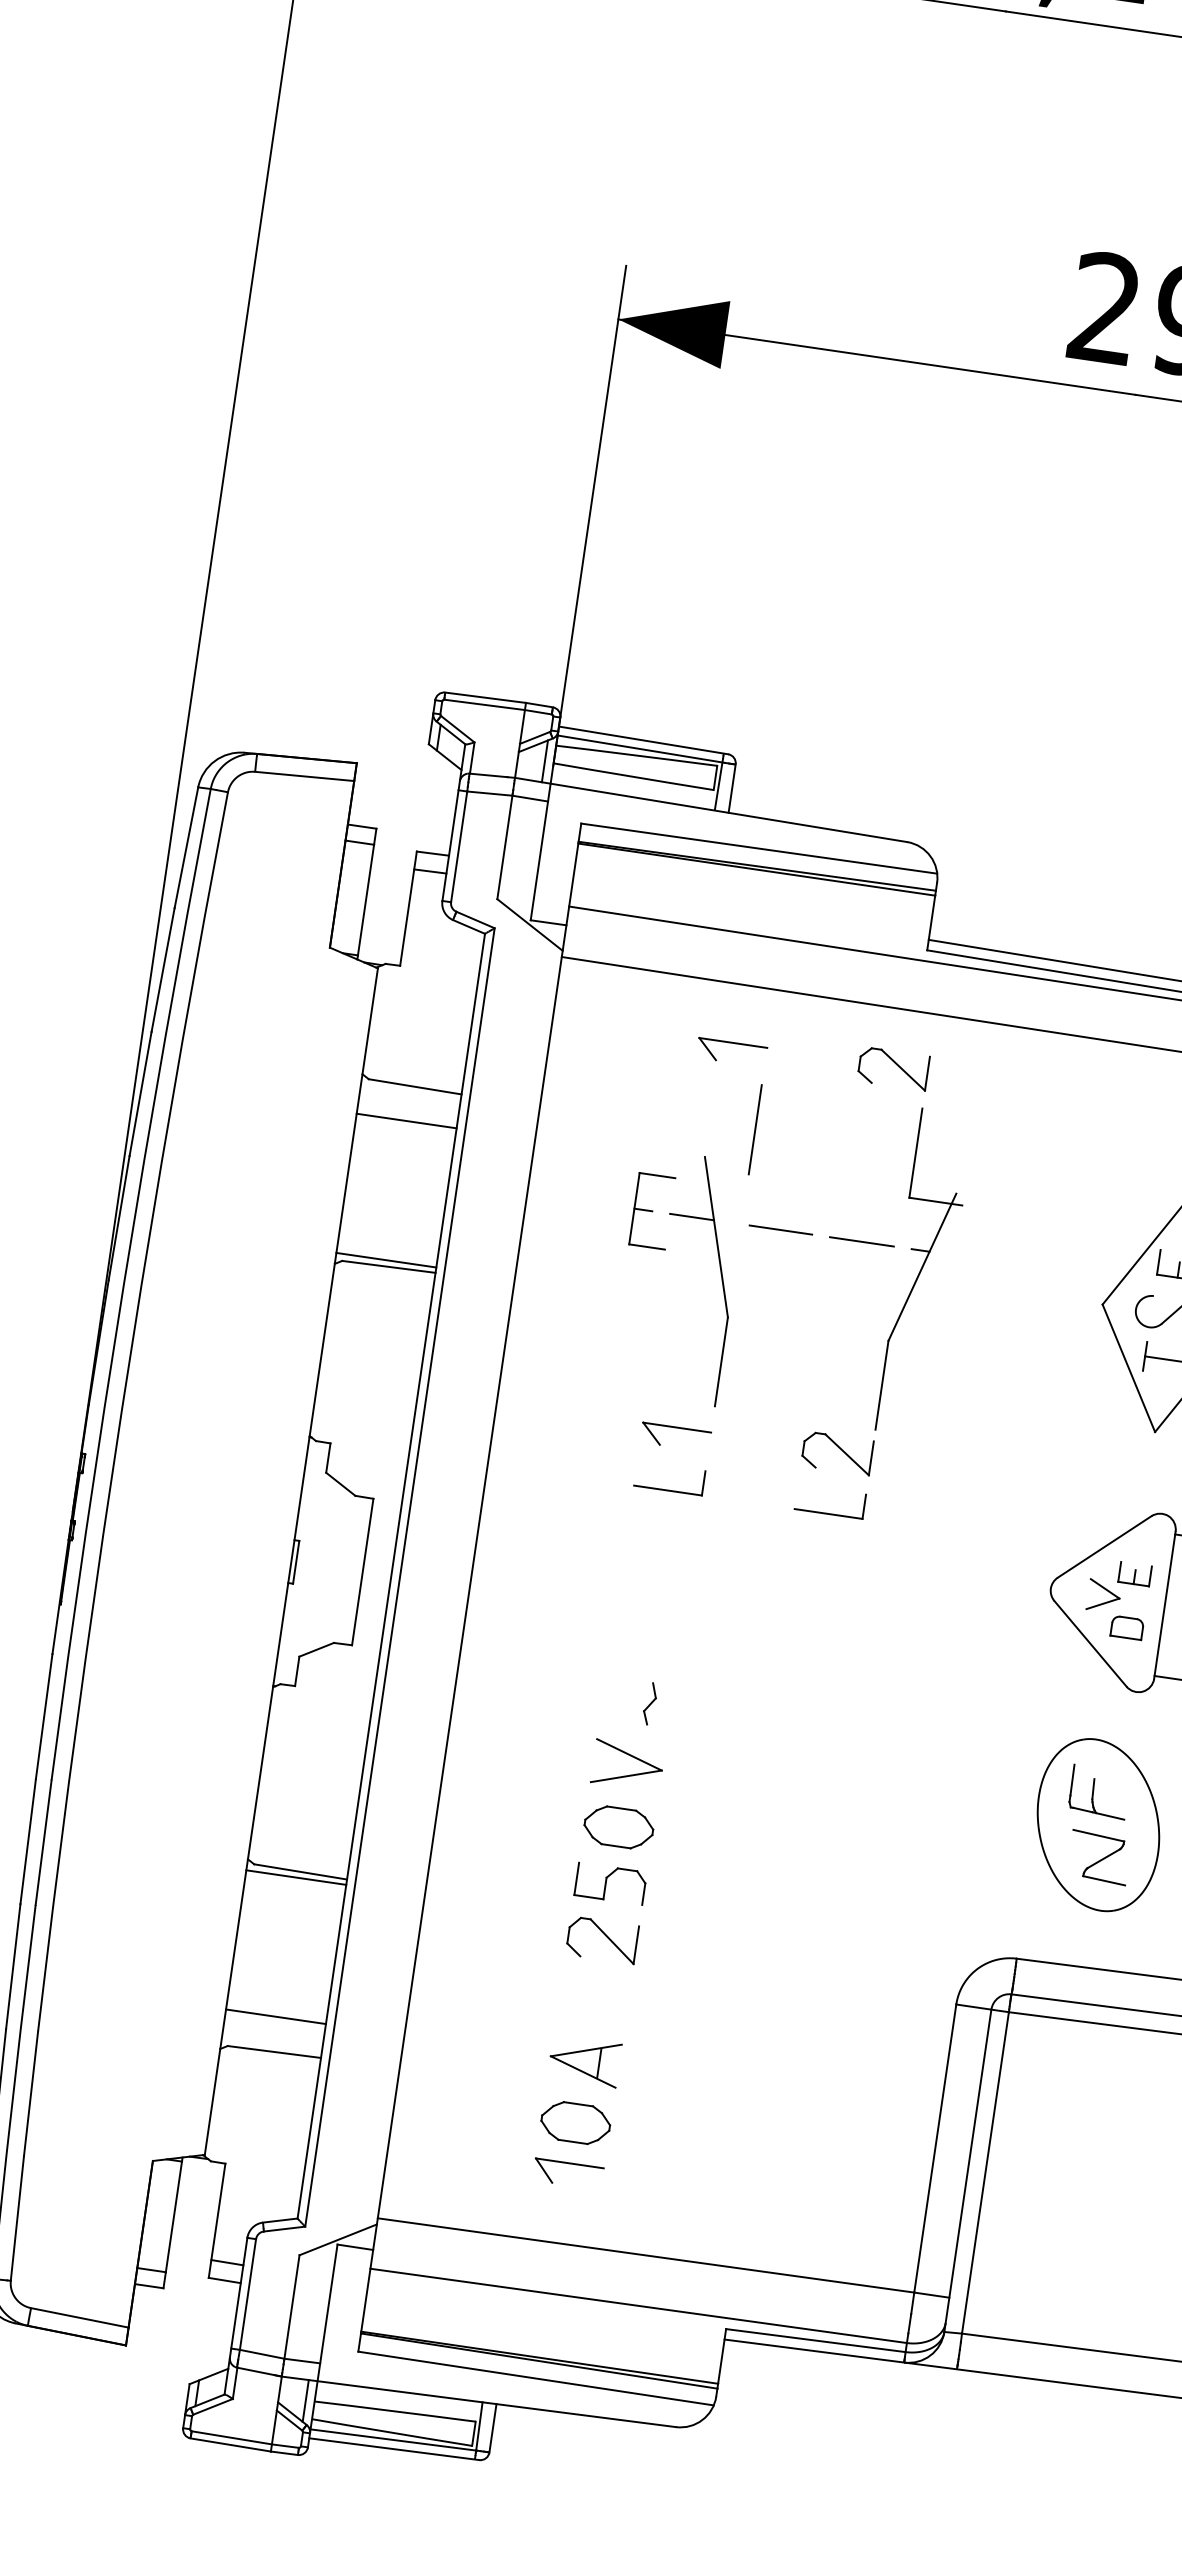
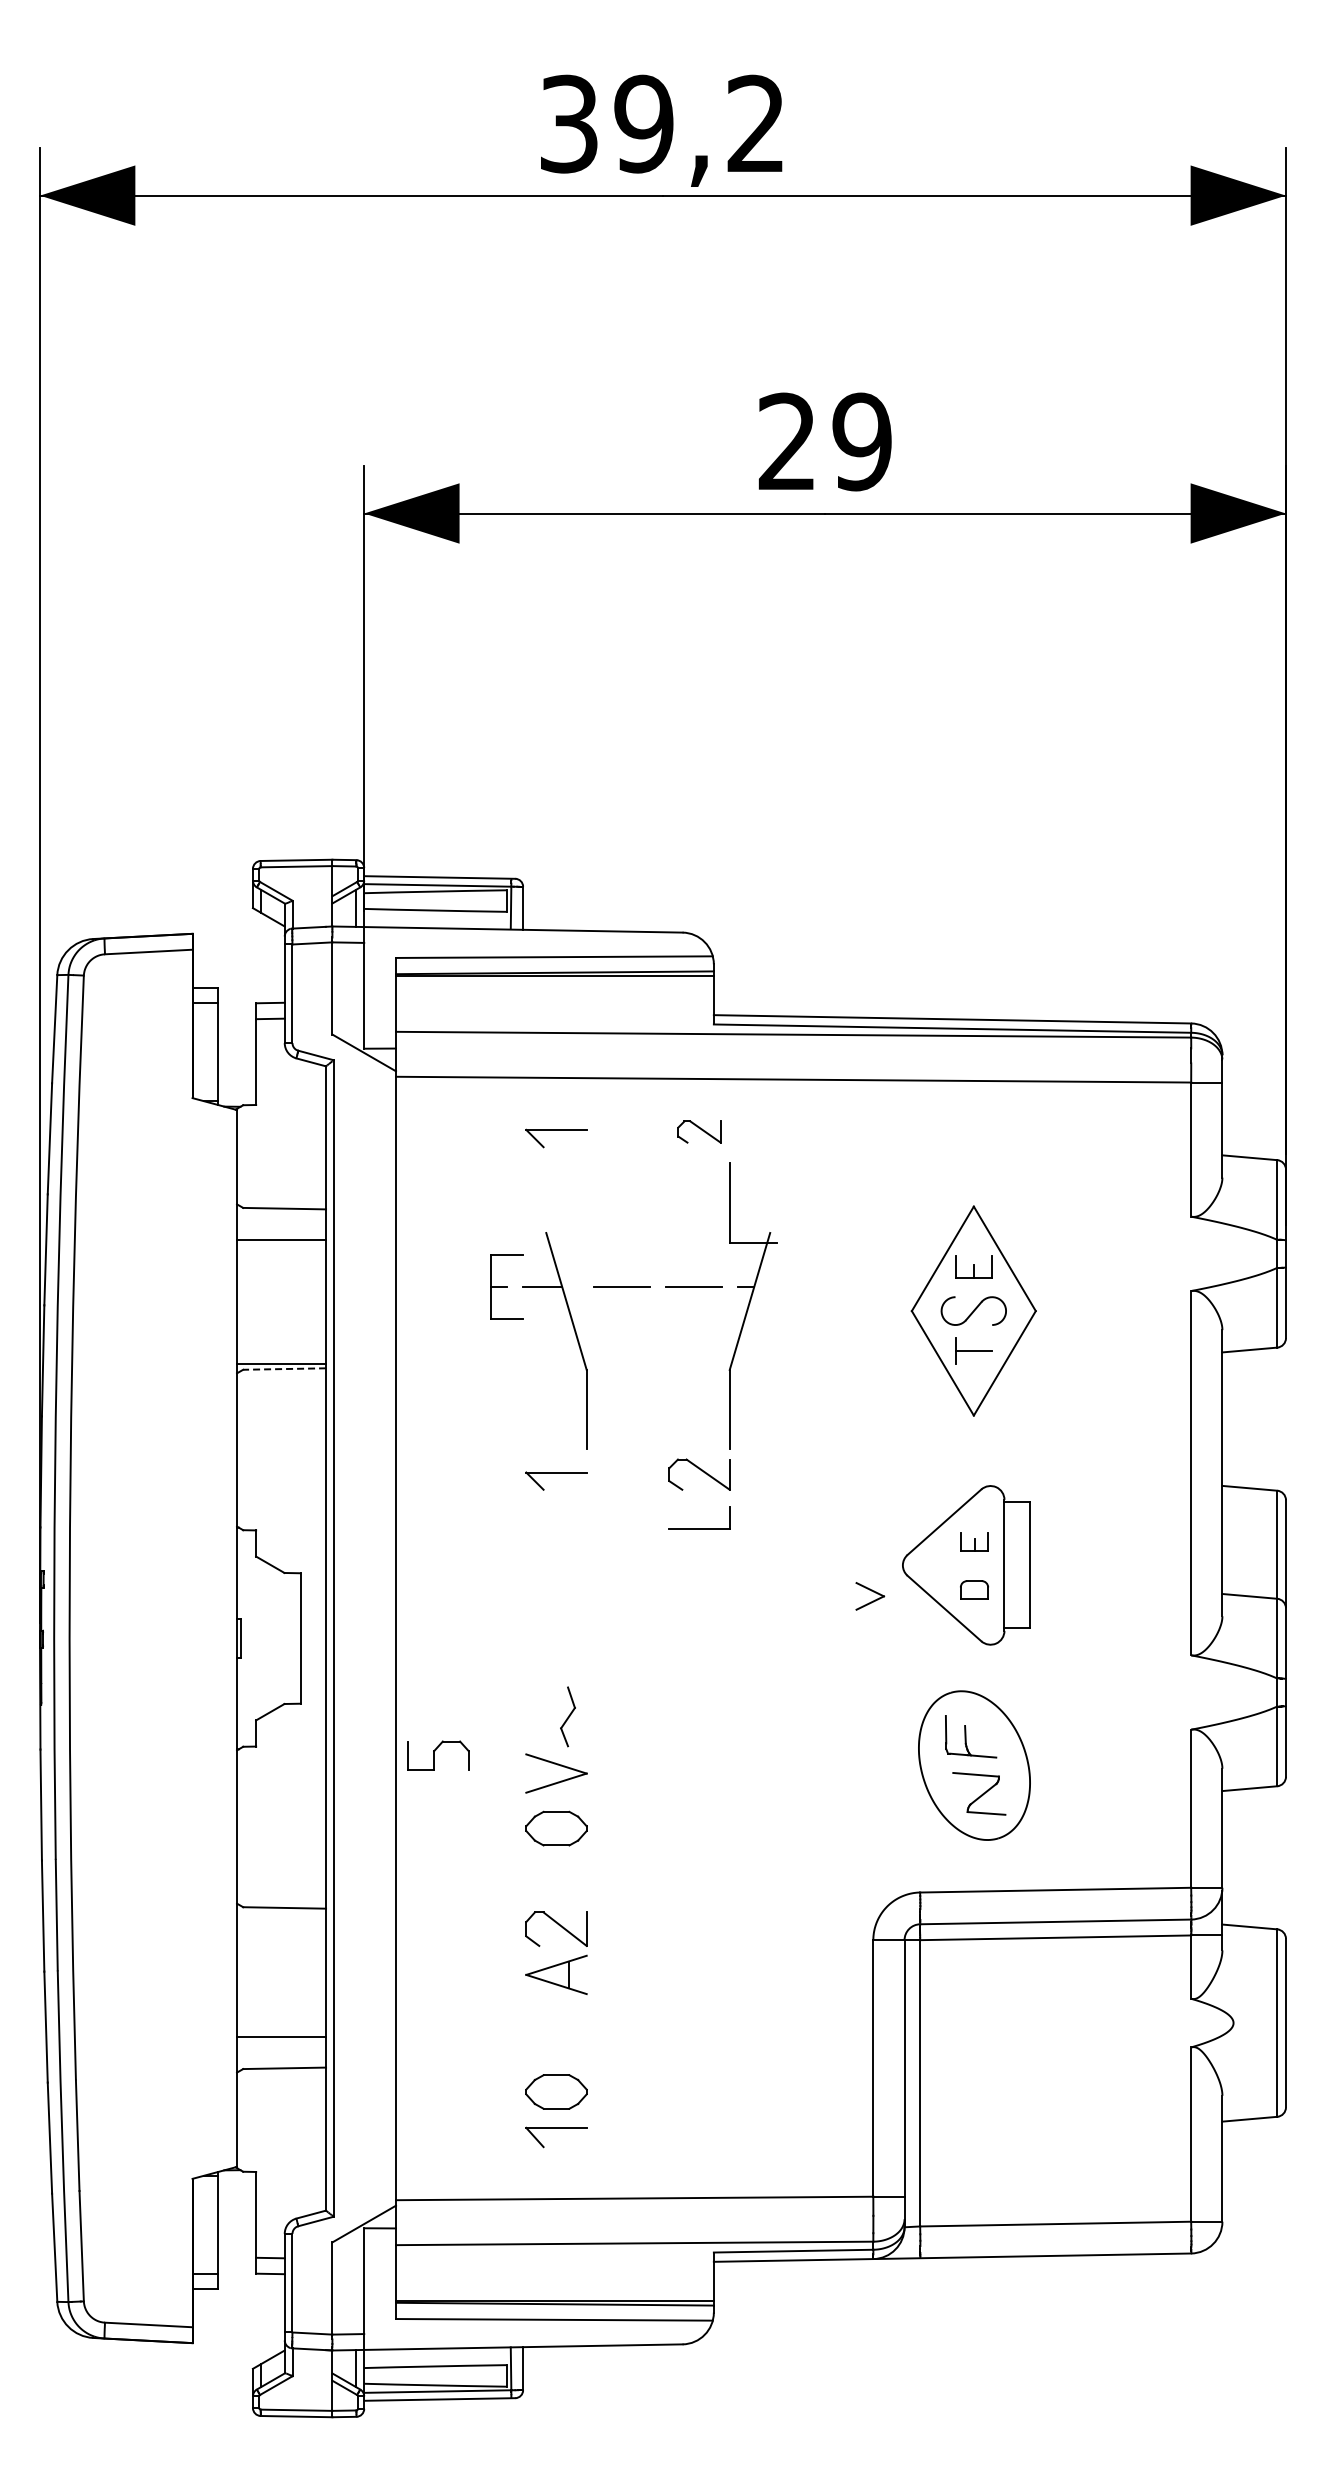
part: (893, 1068) -> (699, 1131), size x0.7
line: (755, 1129) -> (586, 1202), removed
line: (388, 1267) -> (284, 1369), solid -> dashed
part: (668, 1490) -> (556, 1528), removed
part: (1104, 1596) -> (870, 1596), moved
part: (649, 1703) -> (567, 1716), size x1.6
line: (296, 1877) -> (281, 1913), removed
part: (610, 1883) -> (438, 1755), moved
part: (584, 2060) -> (556, 1974), moved

